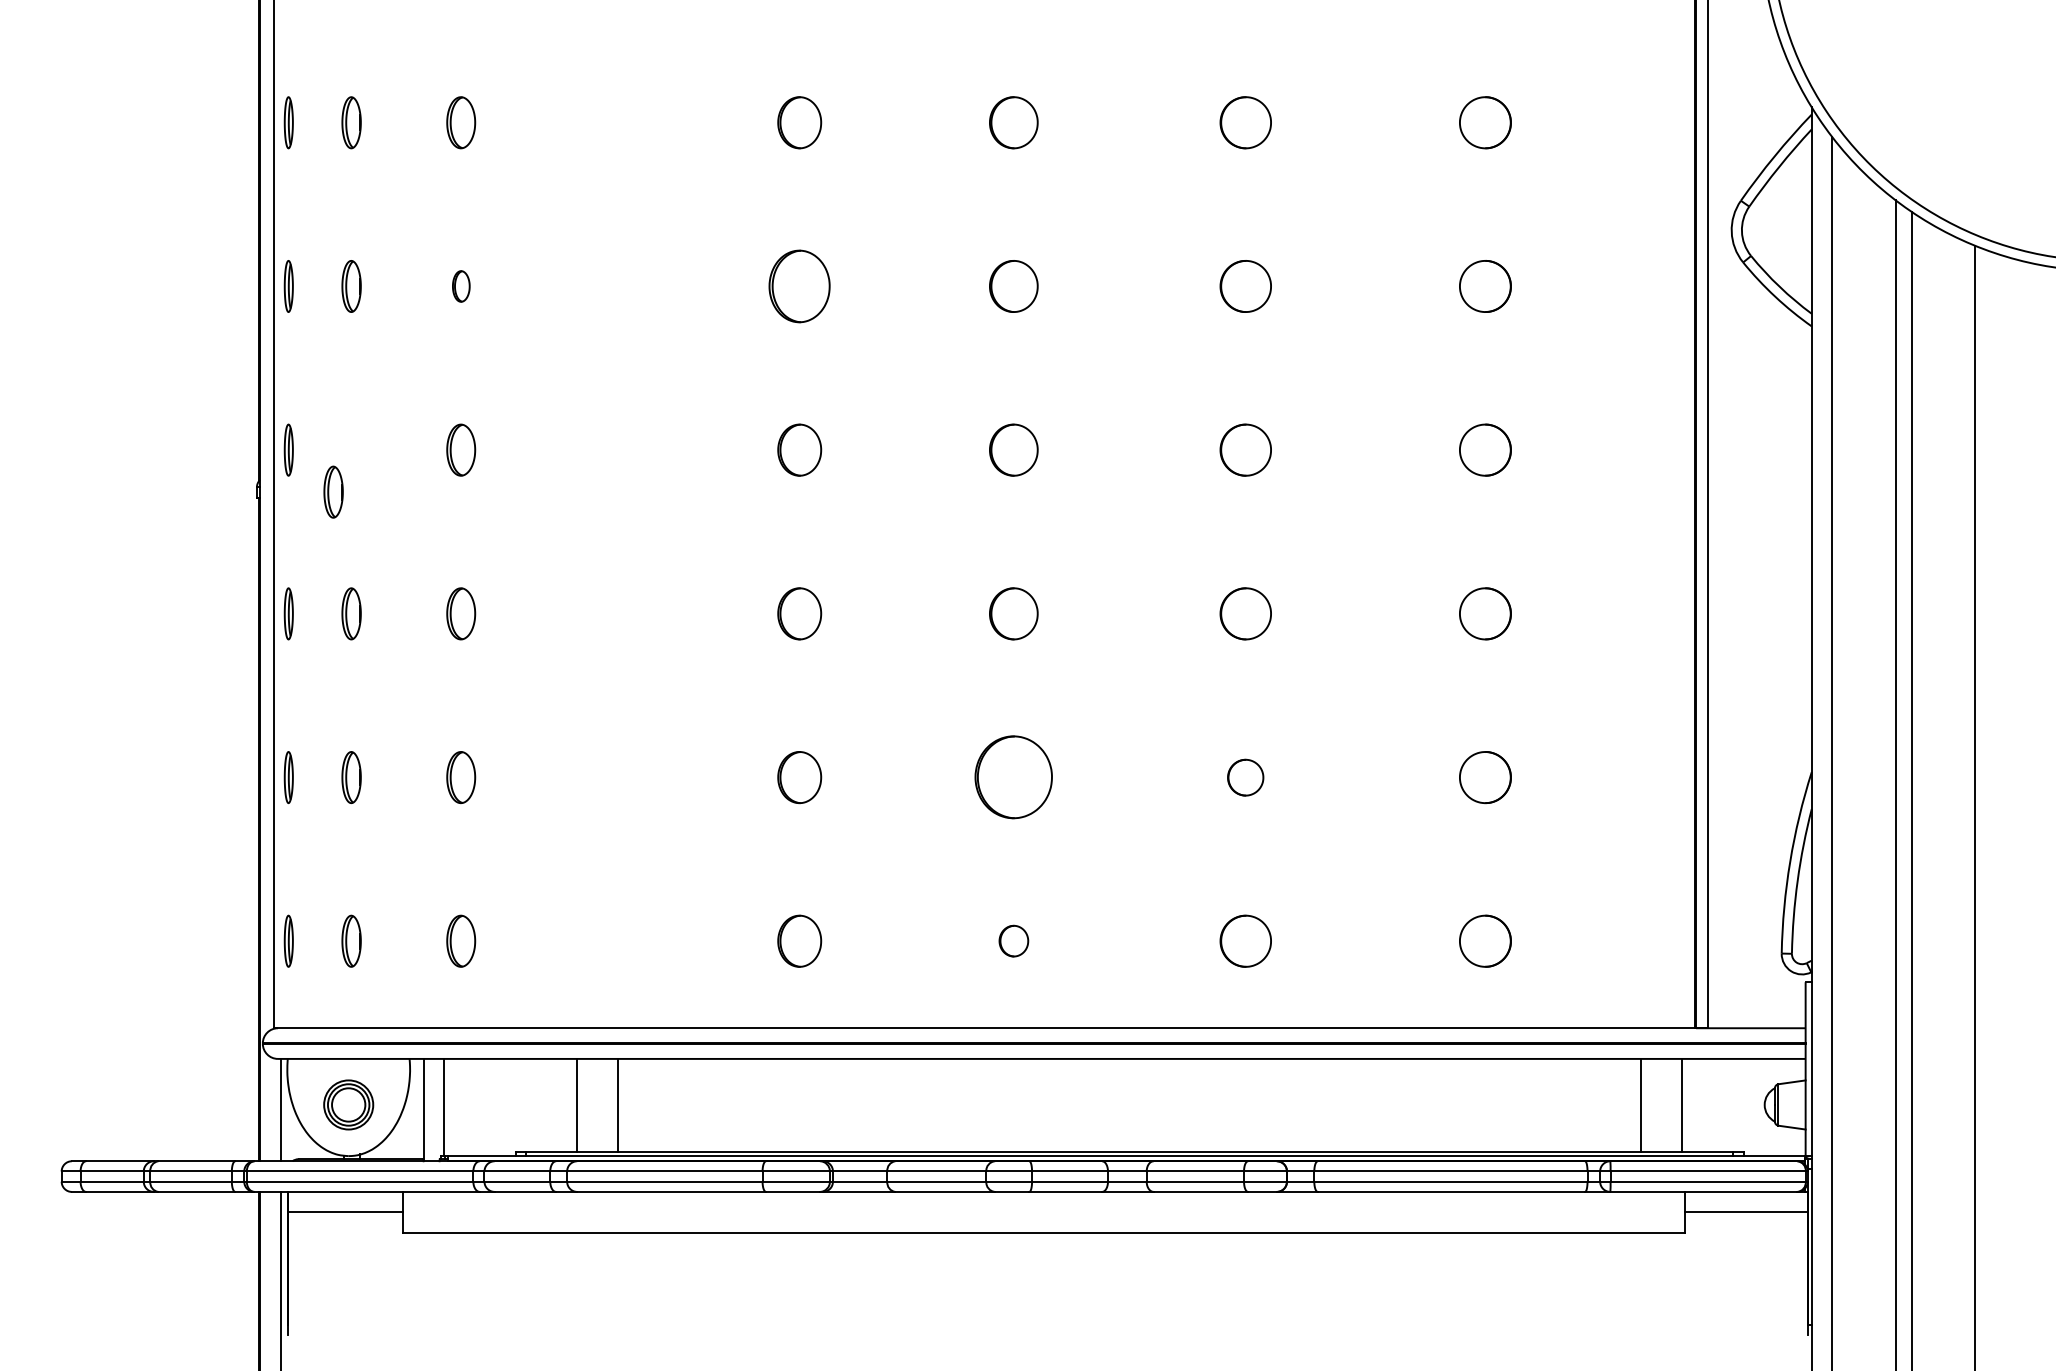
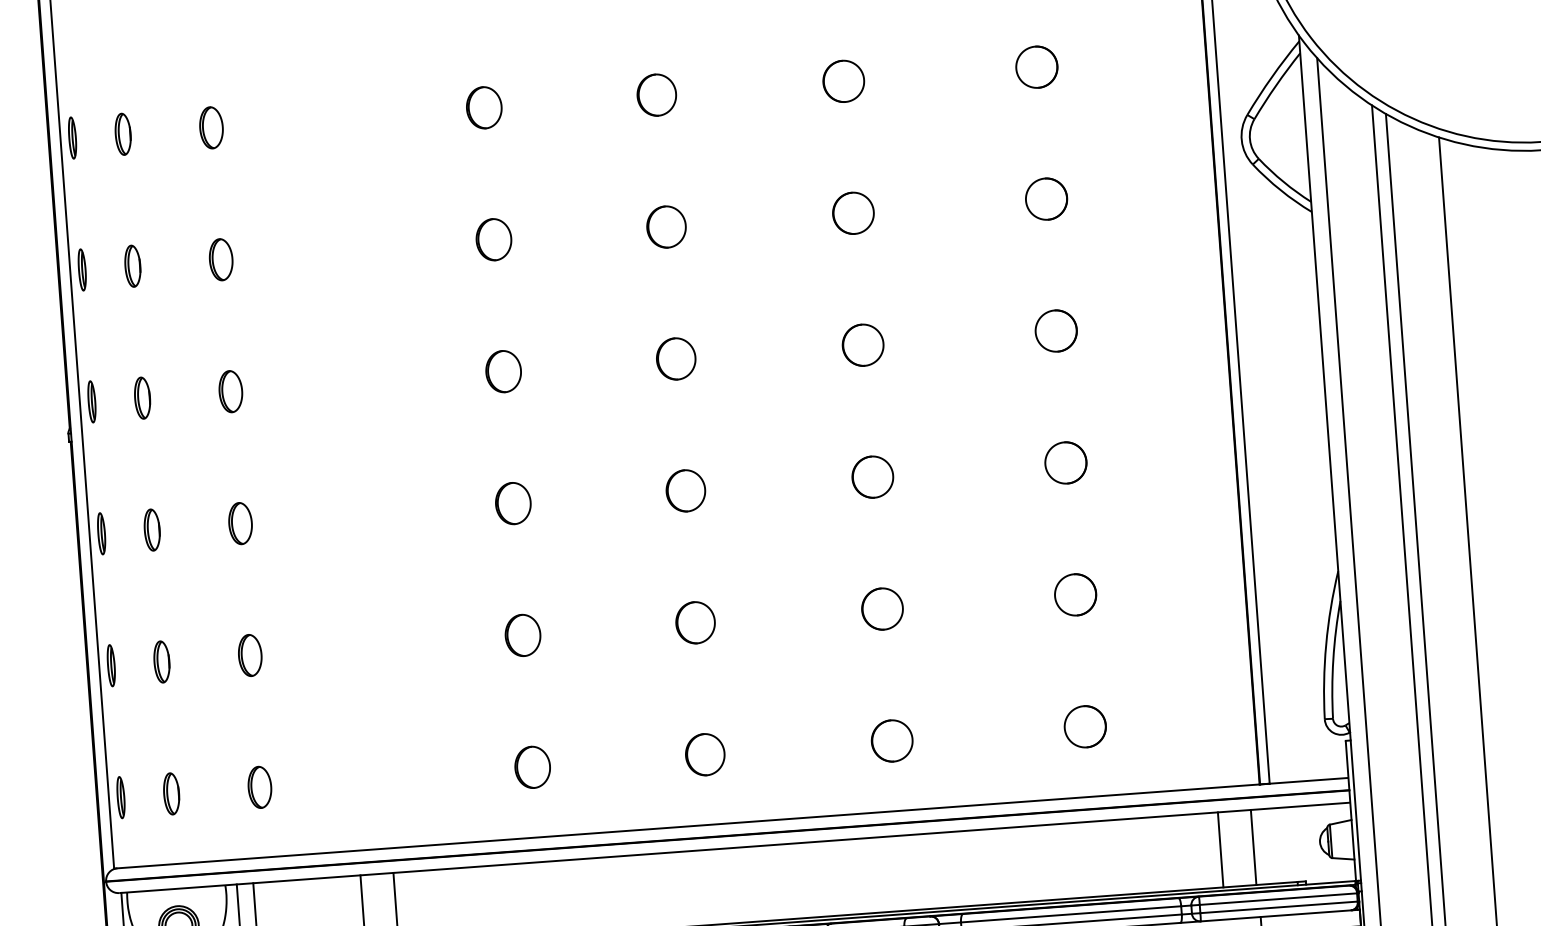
part: (461, 286) -> (221, 259), size x1.67
part: (799, 286) -> (493, 239), size x0.71
part: (333, 491) -> (142, 397), moved
part: (1013, 777) -> (695, 622), size x0.62
part: (1245, 777) -> (882, 609), size x1.43
part: (1013, 940) -> (704, 754), size x1.67

